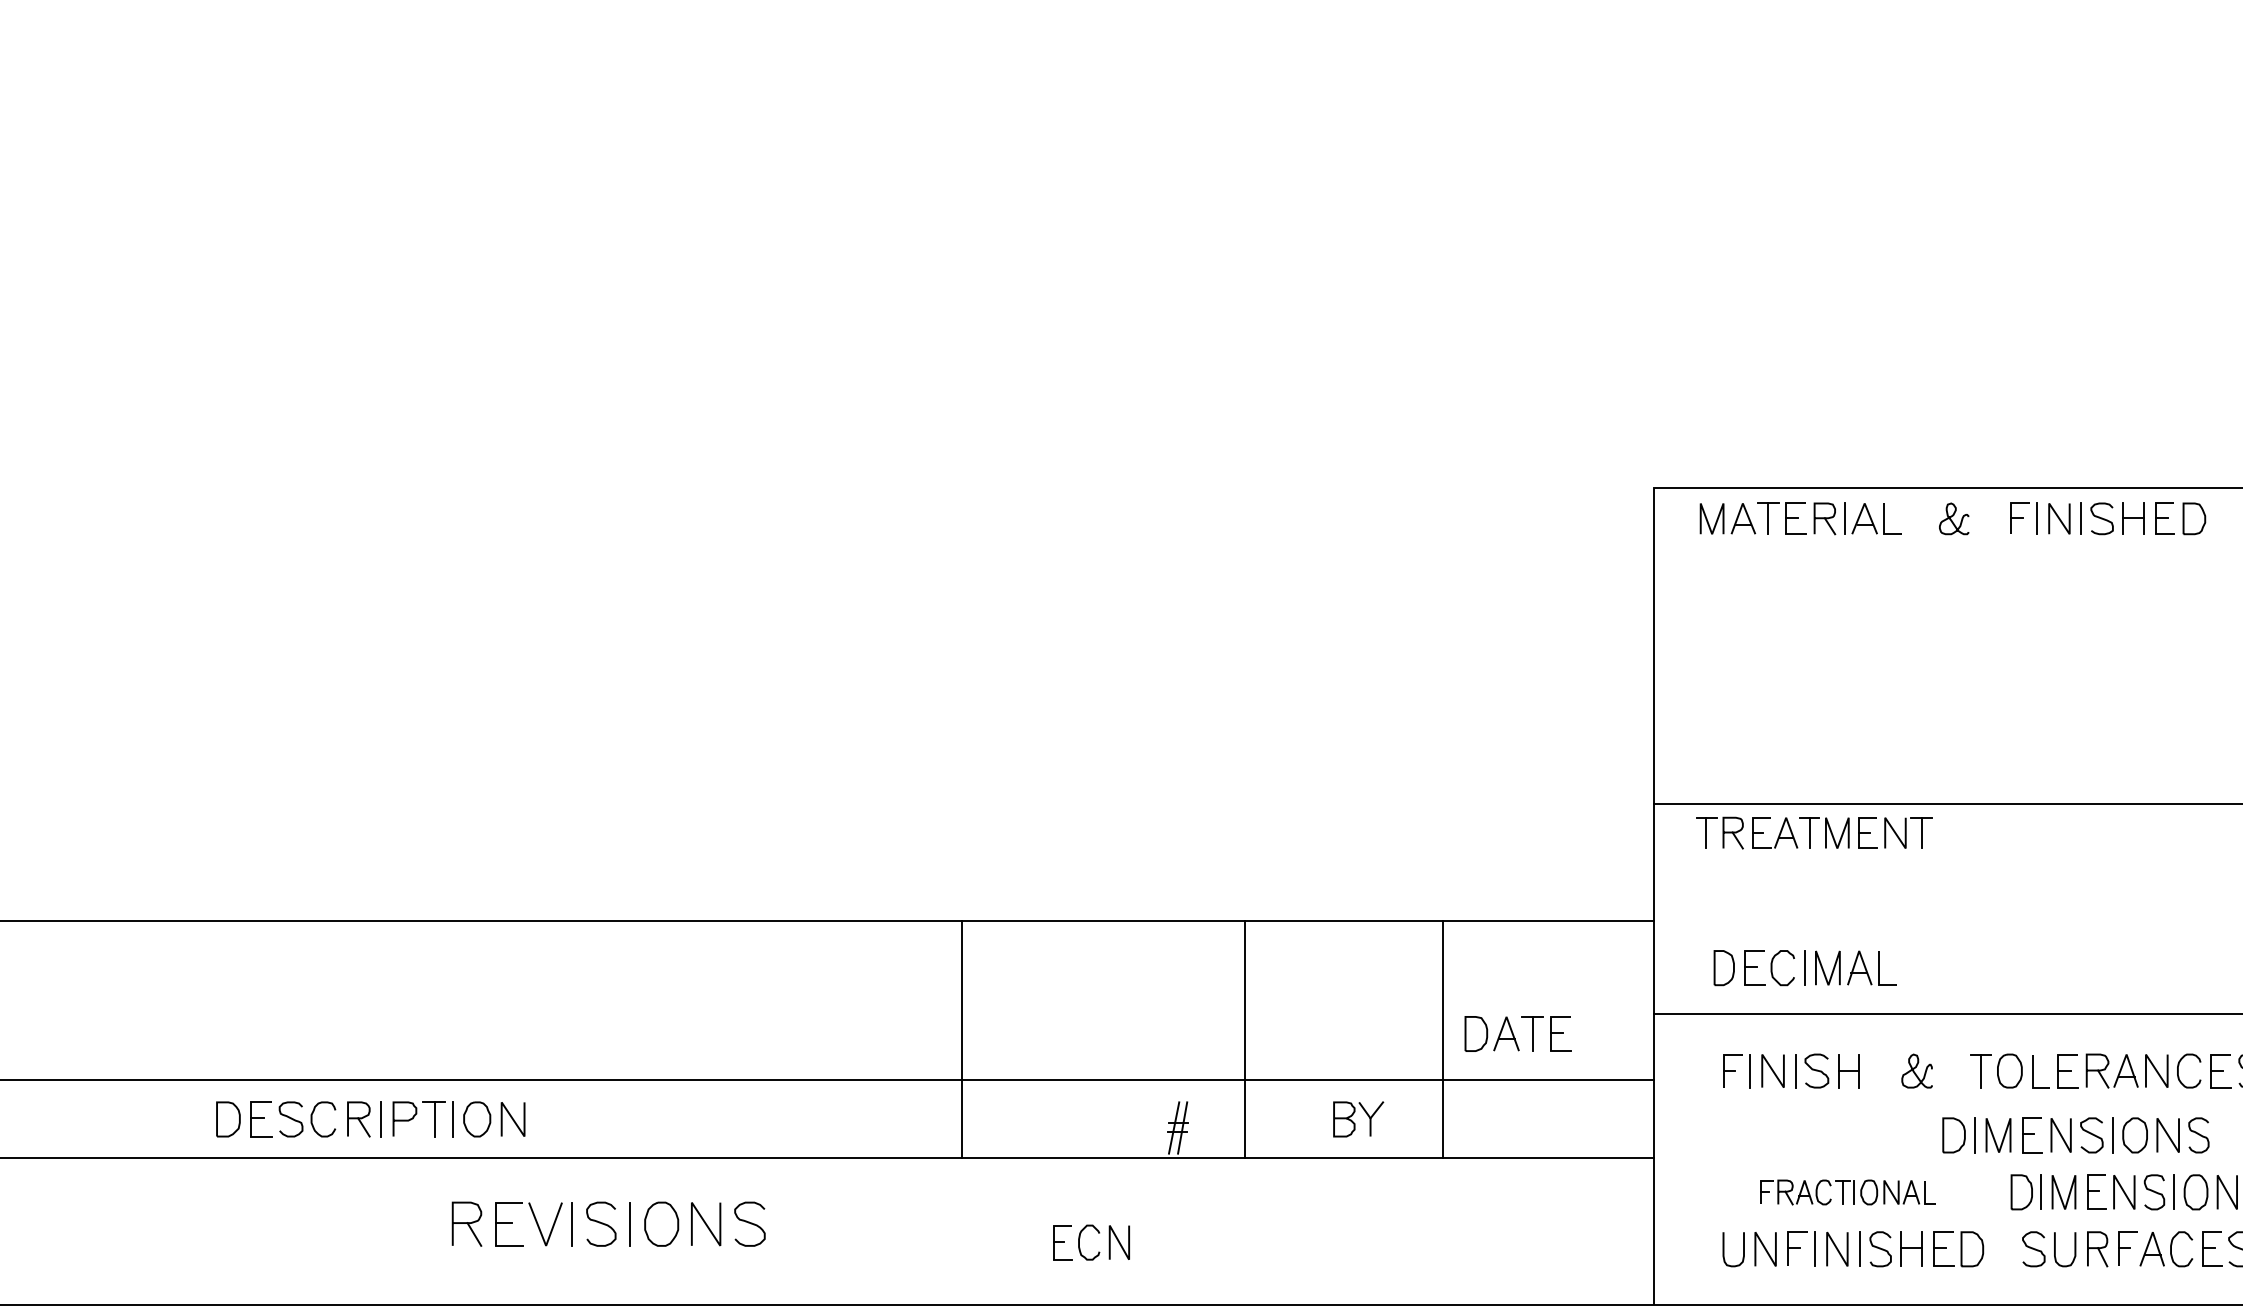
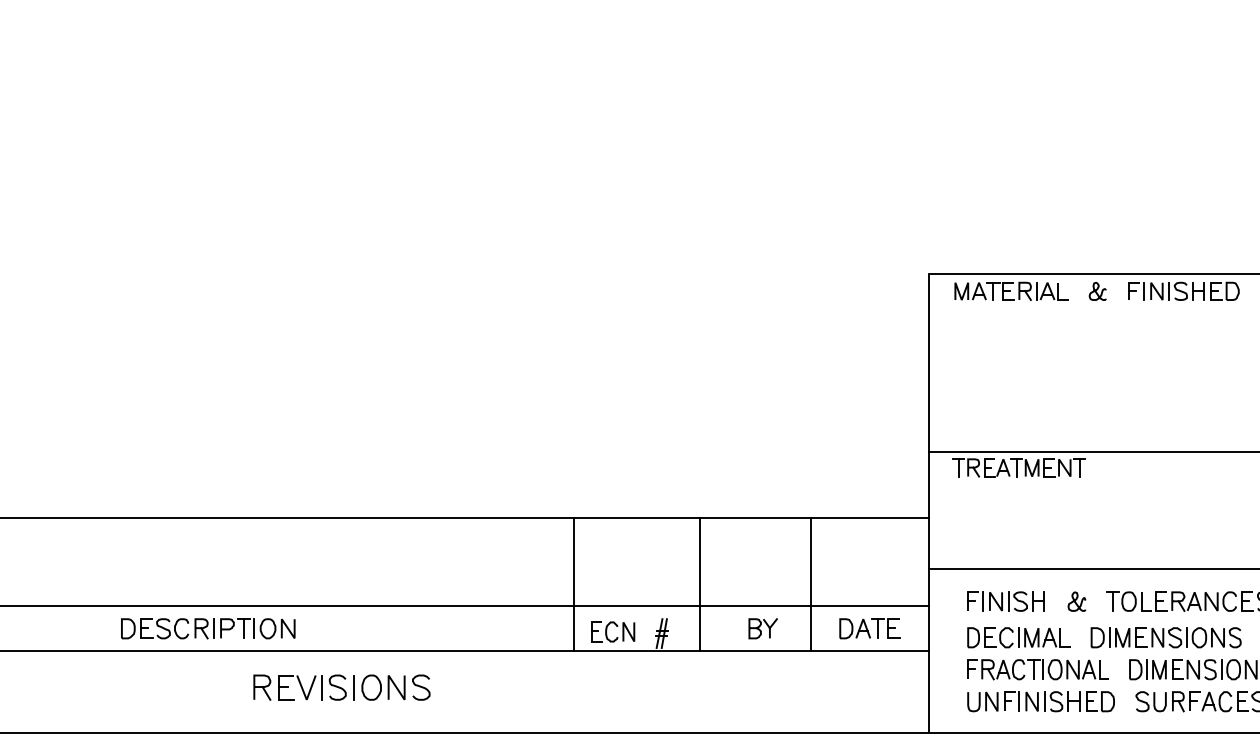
part: (1804, 967) -> (1018, 637), moved
part: (1517, 1033) -> (869, 628), moved
line: (962, 1038) -> (574, 583), moved
part: (1846, 1191) -> (1037, 669), size x1.43
part: (1092, 1241) -> (613, 631), moved

